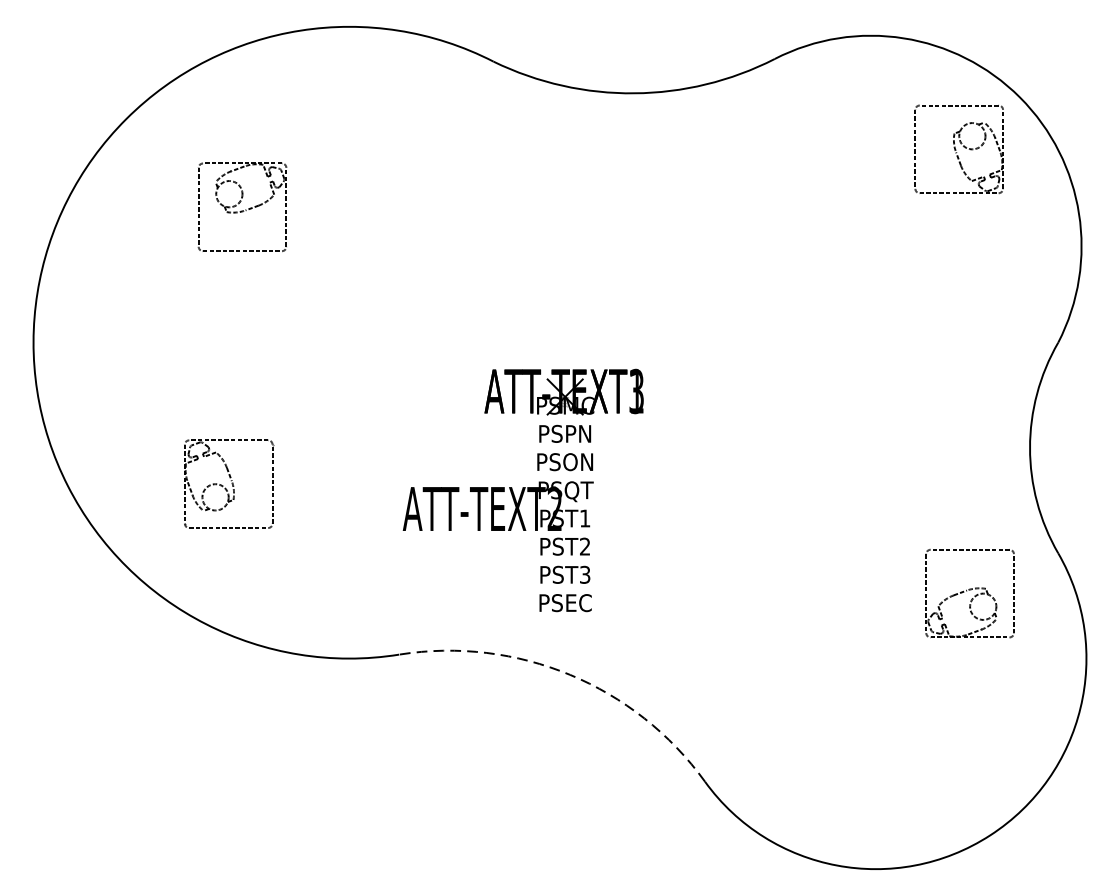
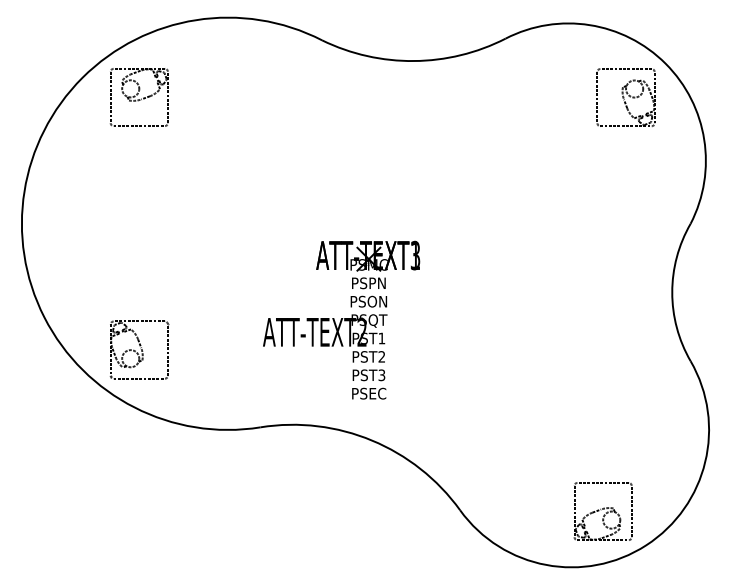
part: (241, 207) -> (138, 97), moved
part: (229, 483) -> (139, 349), moved
part: (969, 593) -> (602, 511), moved
arc: (570, 674) -> (372, 440), dashed -> solid

